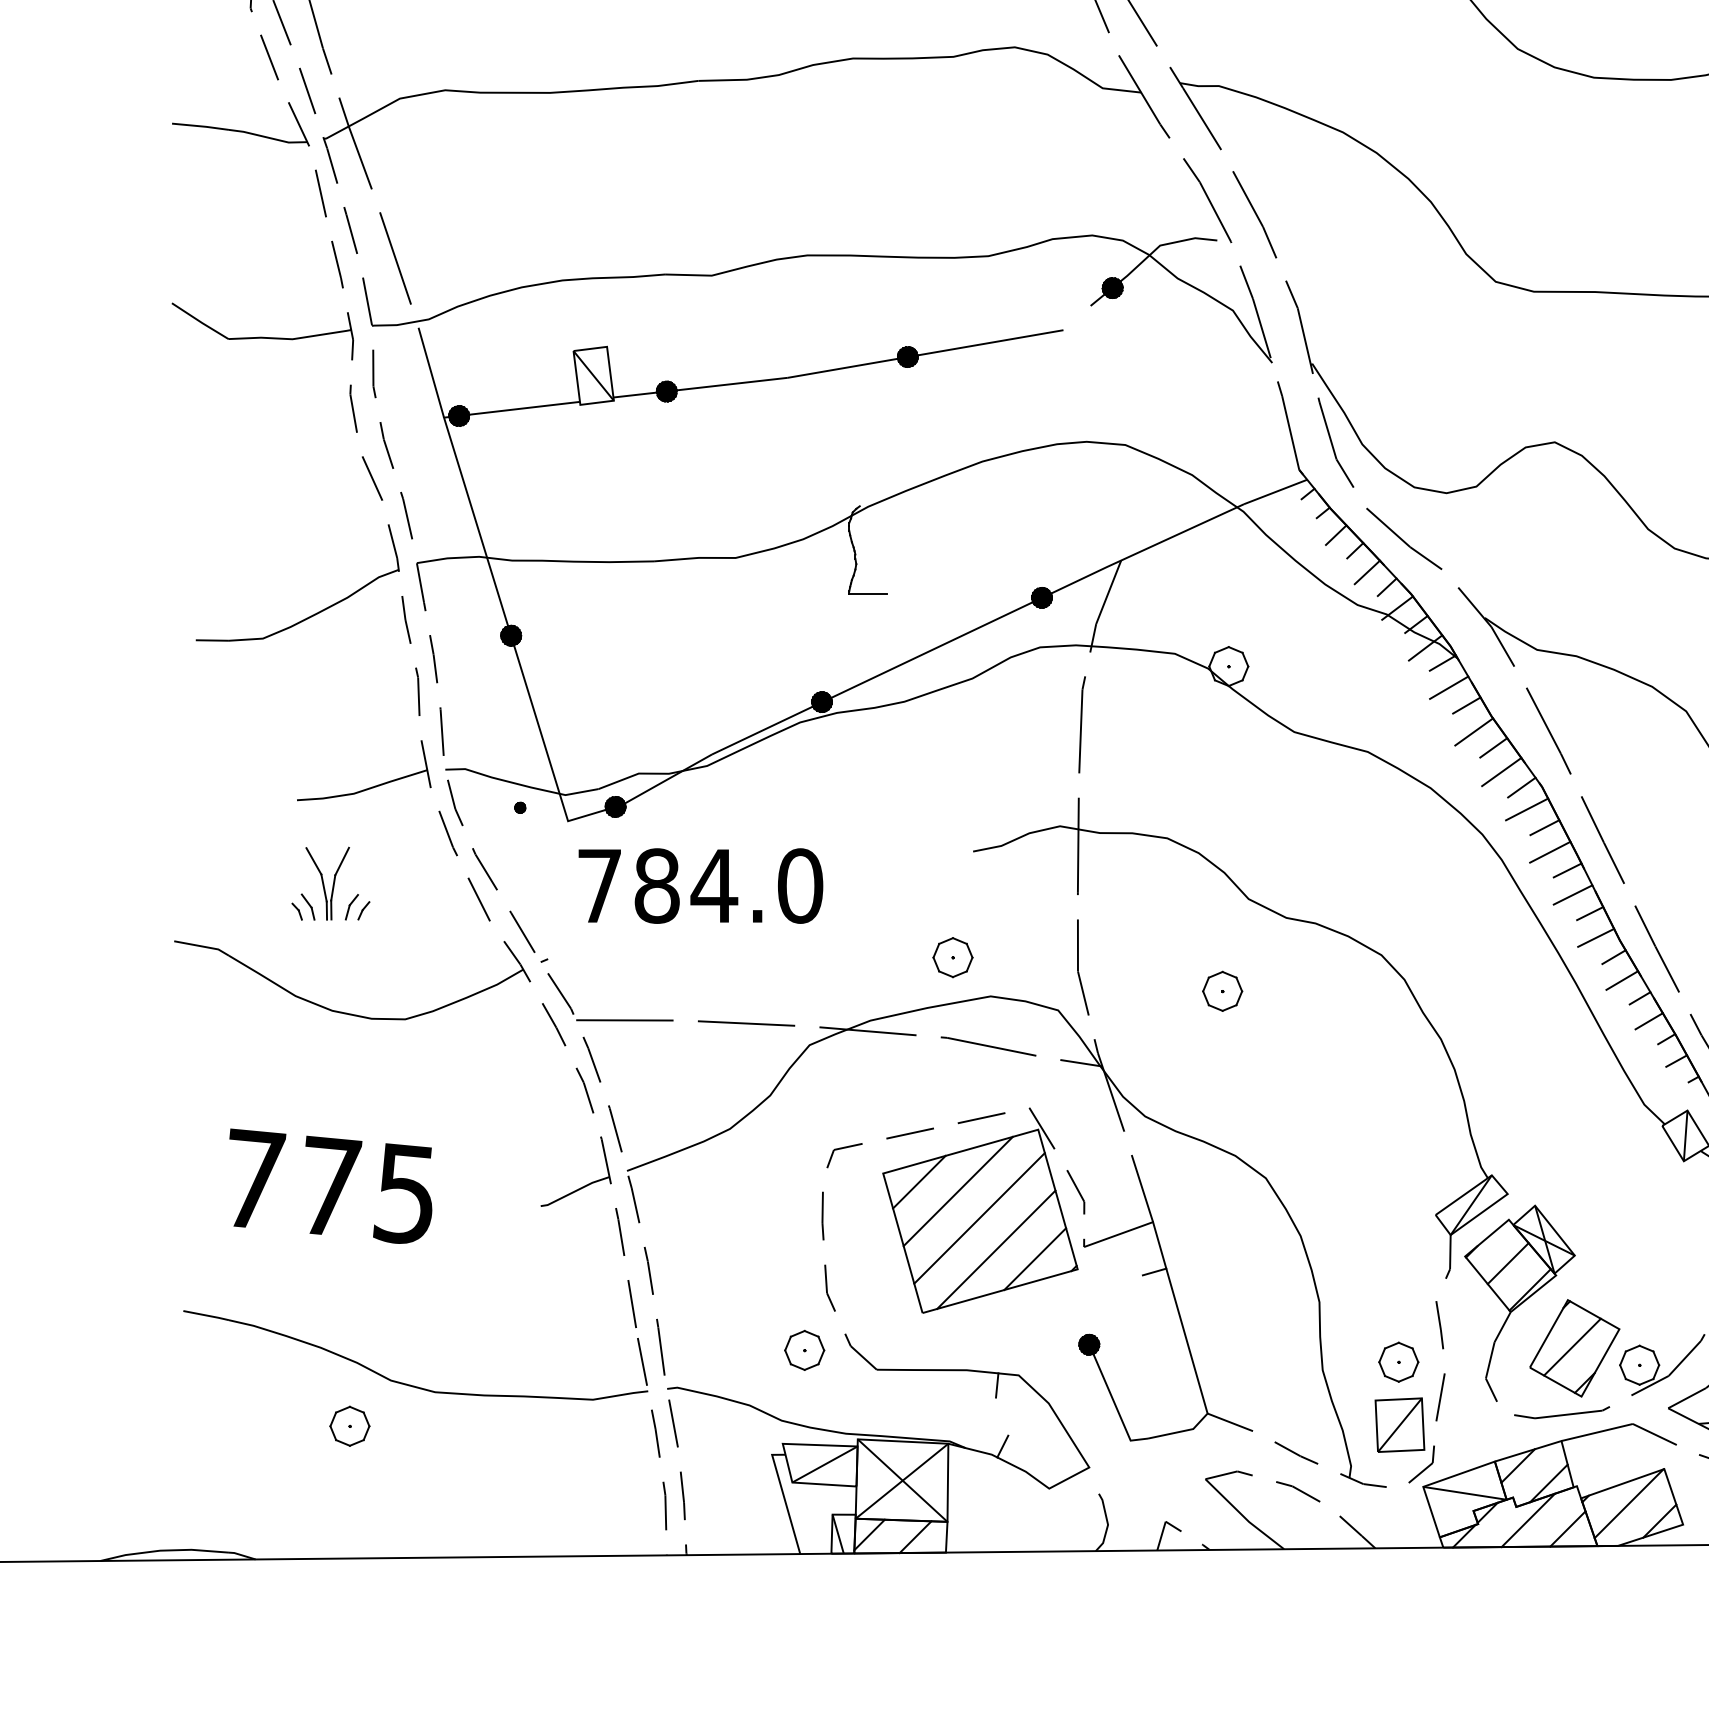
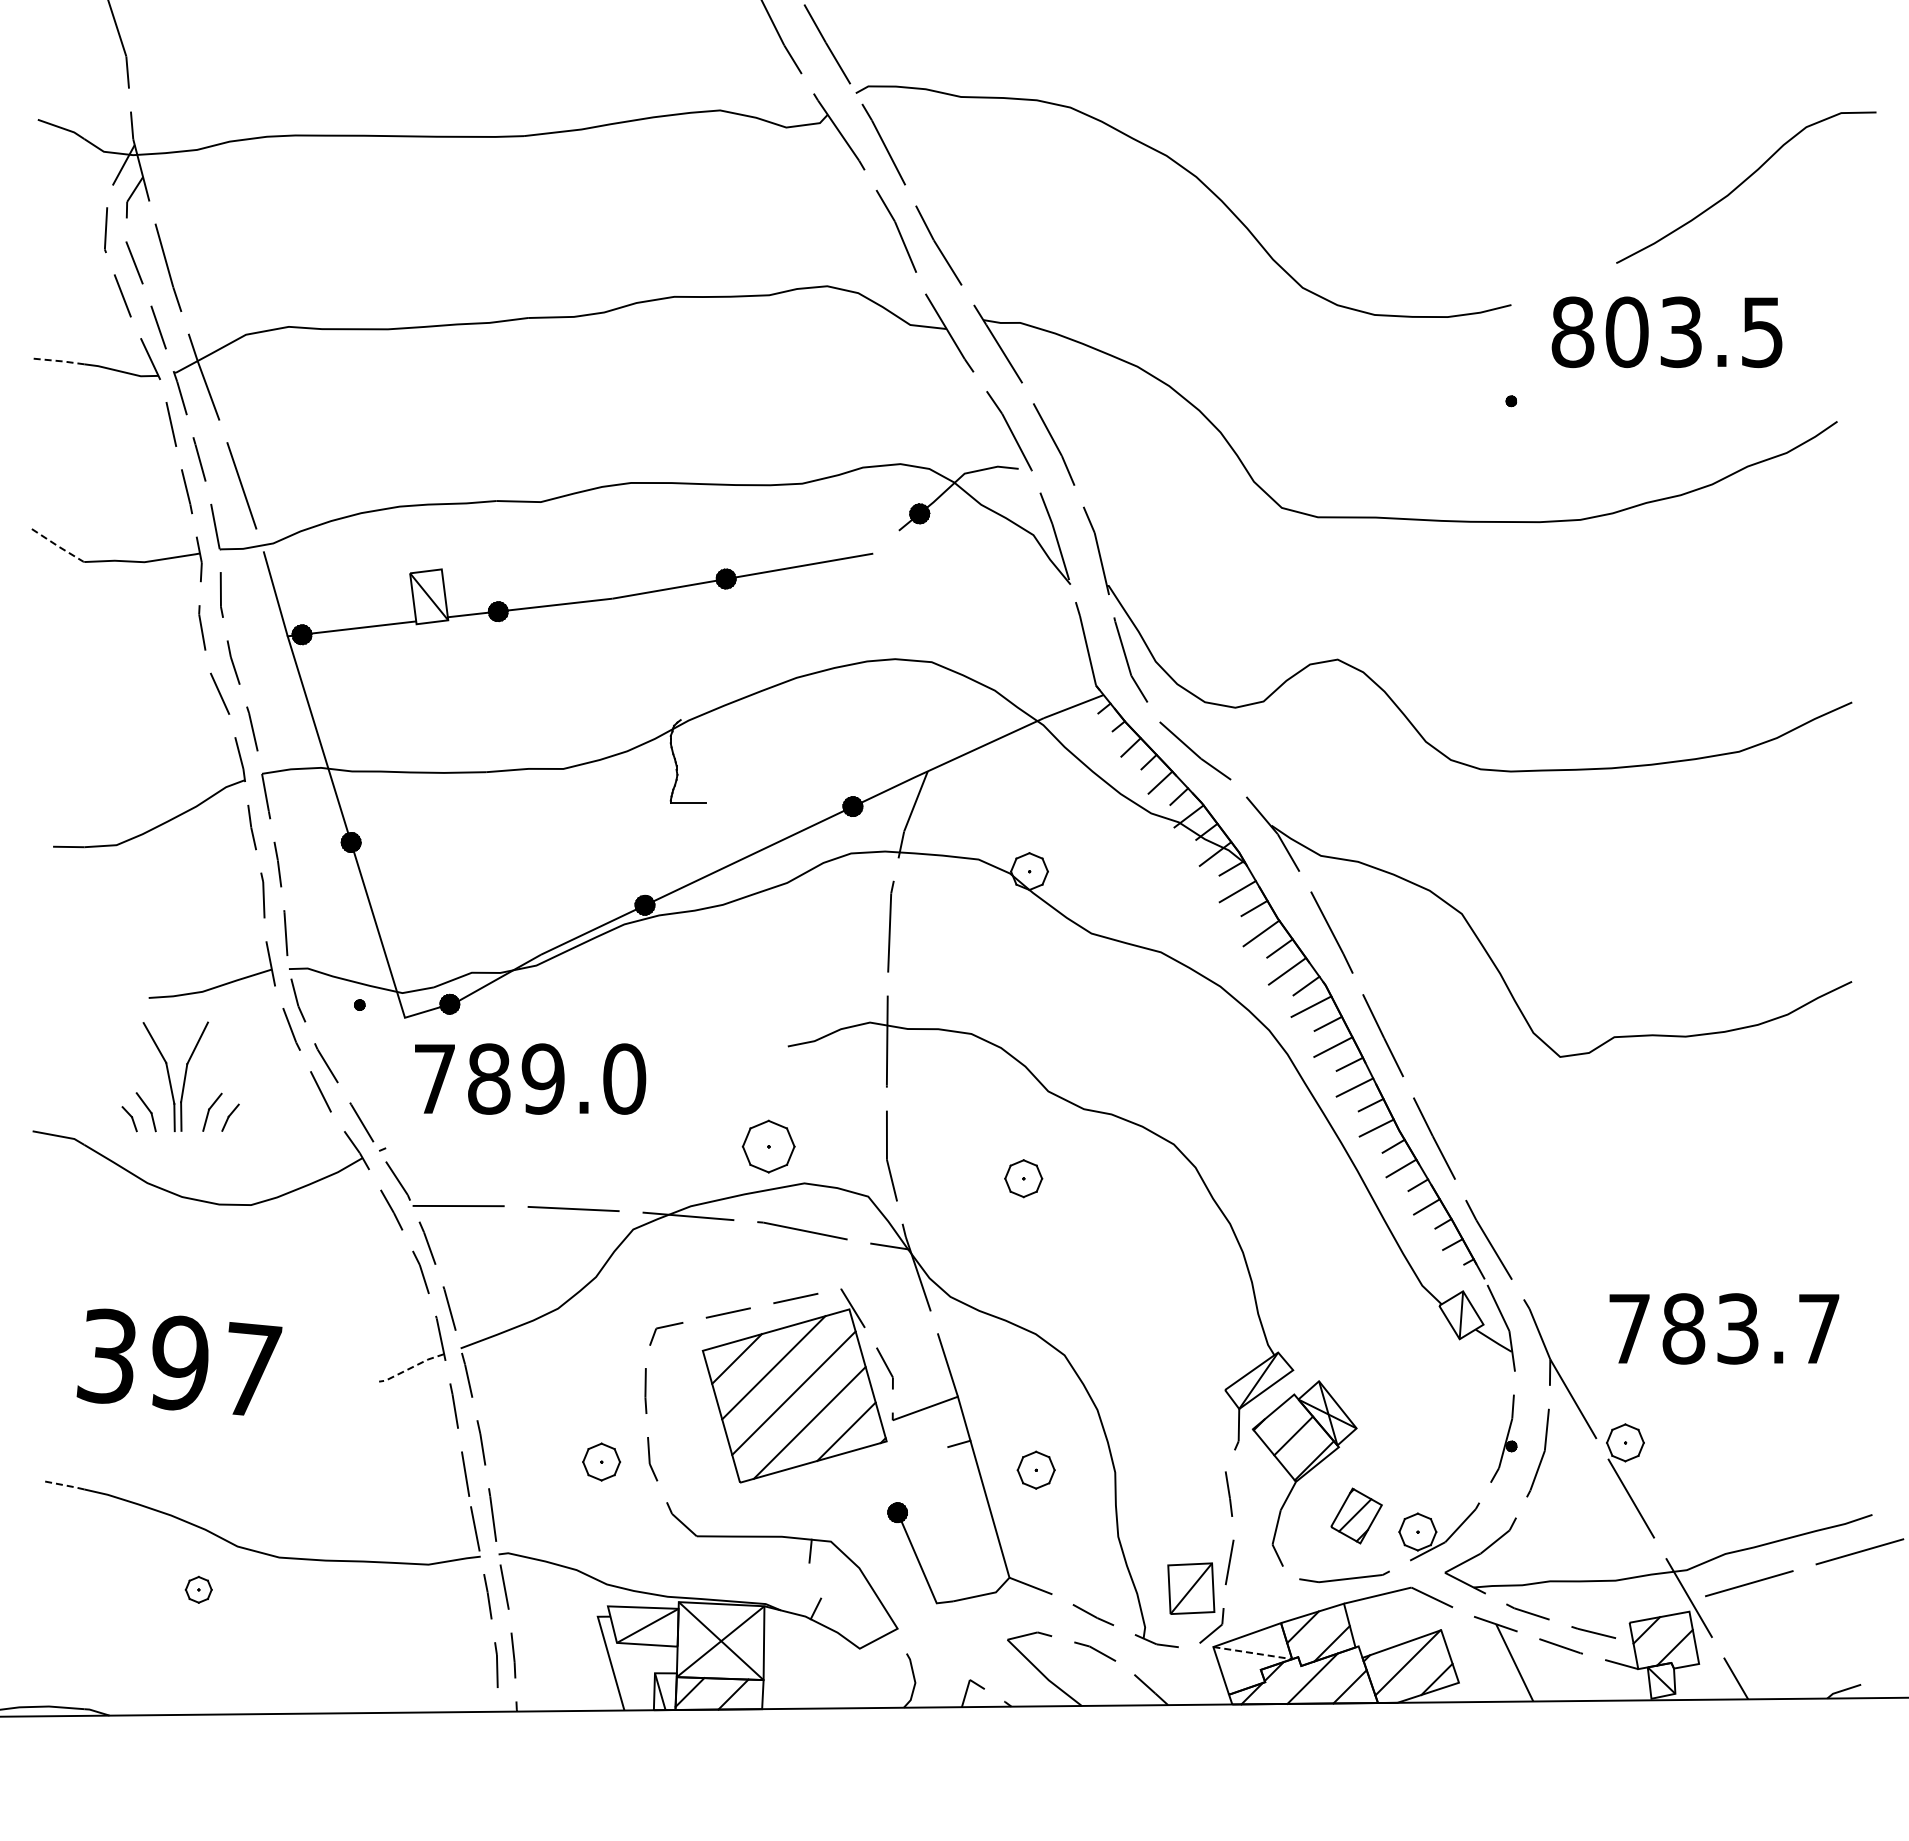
line: (201, 126) -> (58, 361), solid -> dashed
line: (200, 321) -> (57, 545), solid -> dashed
part: (330, 883) -> (180, 1076), size x1.6
text: (713, 885) -> (542, 1078), 784.0 -> 789.0
part: (952, 957) -> (768, 1146), size x1.4
text: (329, 1185) -> (179, 1362), 775 -> 397
line: (574, 1191) -> (411, 1367), solid -> dashed
line: (206, 1315) -> (63, 1485), solid -> dashed
part: (1574, 1347) -> (1356, 1515), size x0.6
part: (804, 1349) -> (601, 1461), moved
part: (1398, 1361) -> (1035, 1469), moved
part: (349, 1426) -> (198, 1589), size x0.7
line: (1464, 1493) -> (1252, 1653), solid -> dashed

